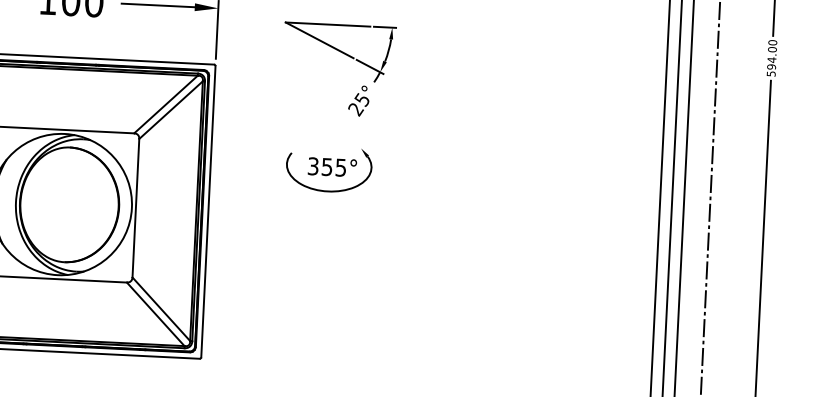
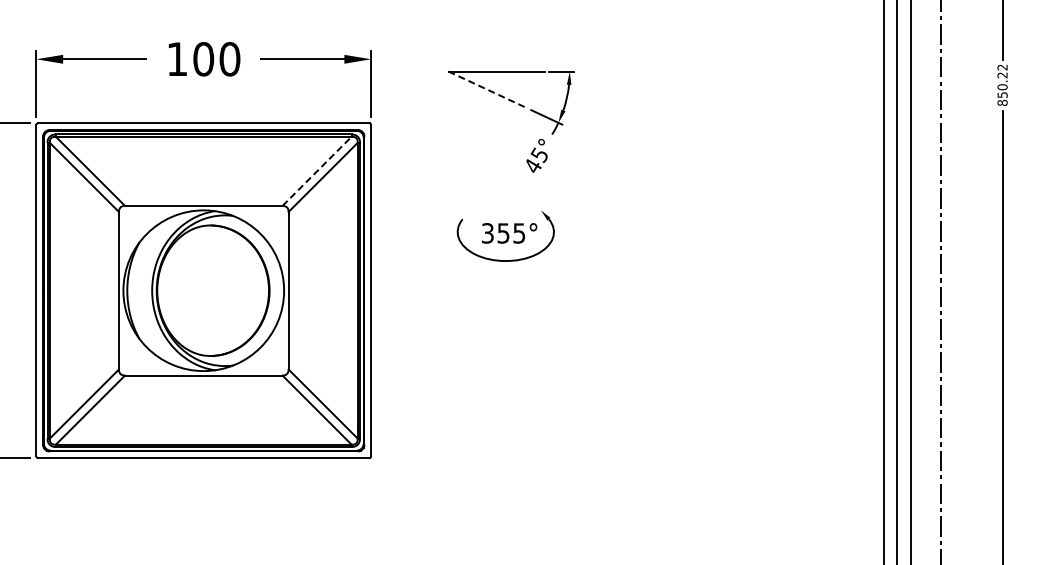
line: (319, 39) -> (487, 89), solid -> dashed
text: (771, 57) -> (1002, 84), 594.00 -> 850.22
line: (166, 104) -> (317, 171), solid -> dashed
text: (356, 109) -> (533, 166), 25° -> 45°

